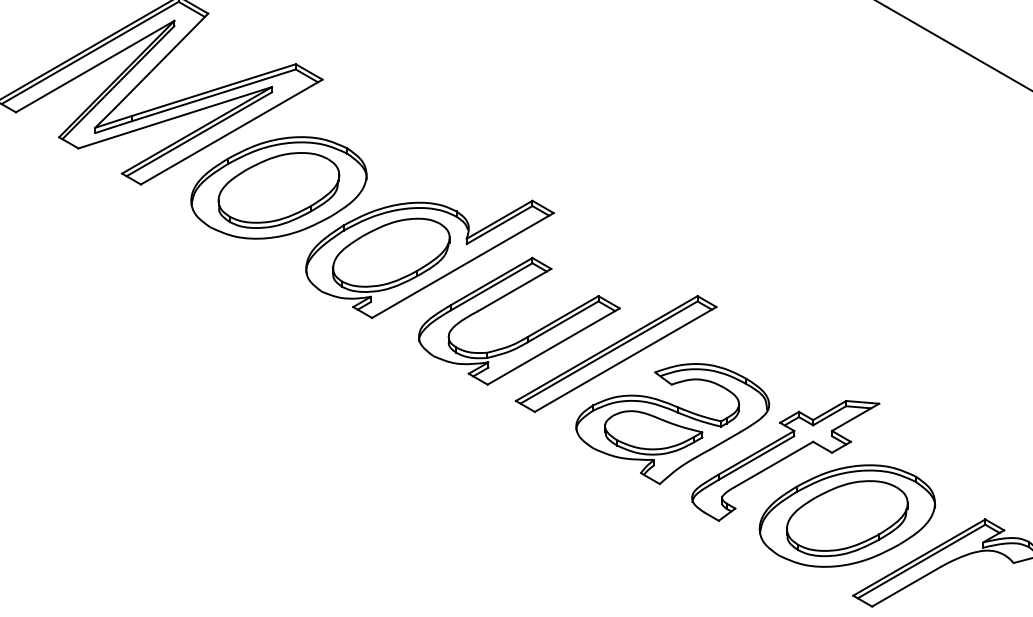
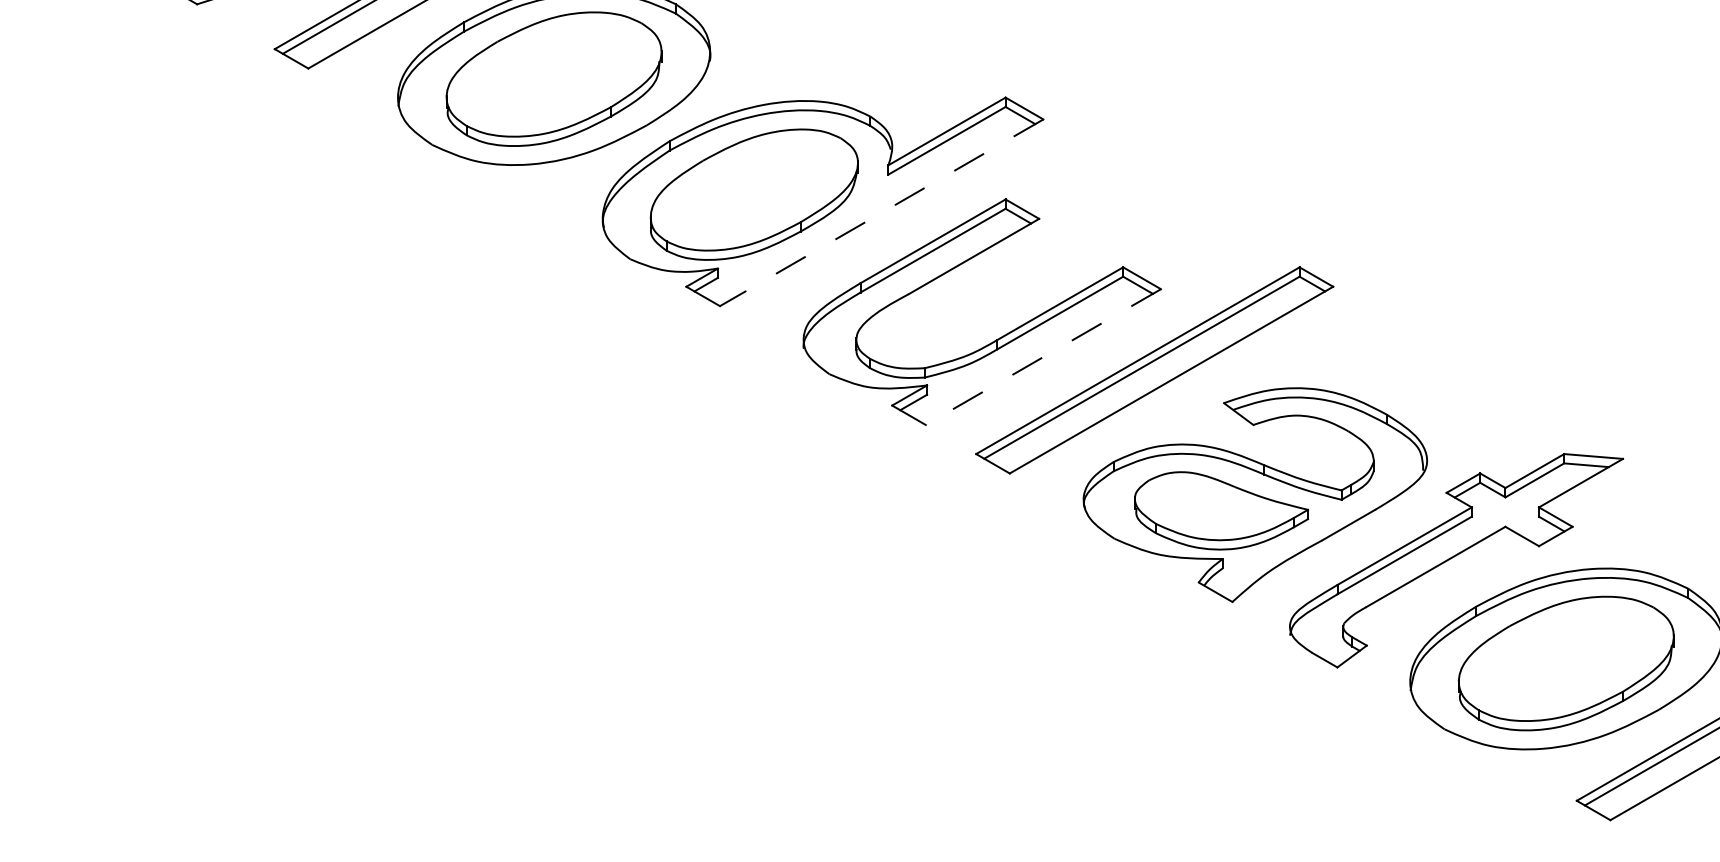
line: (462, 265) -> (880, 212), solid -> dashed
line: (553, 346) -> (1043, 357), solid -> dashed

